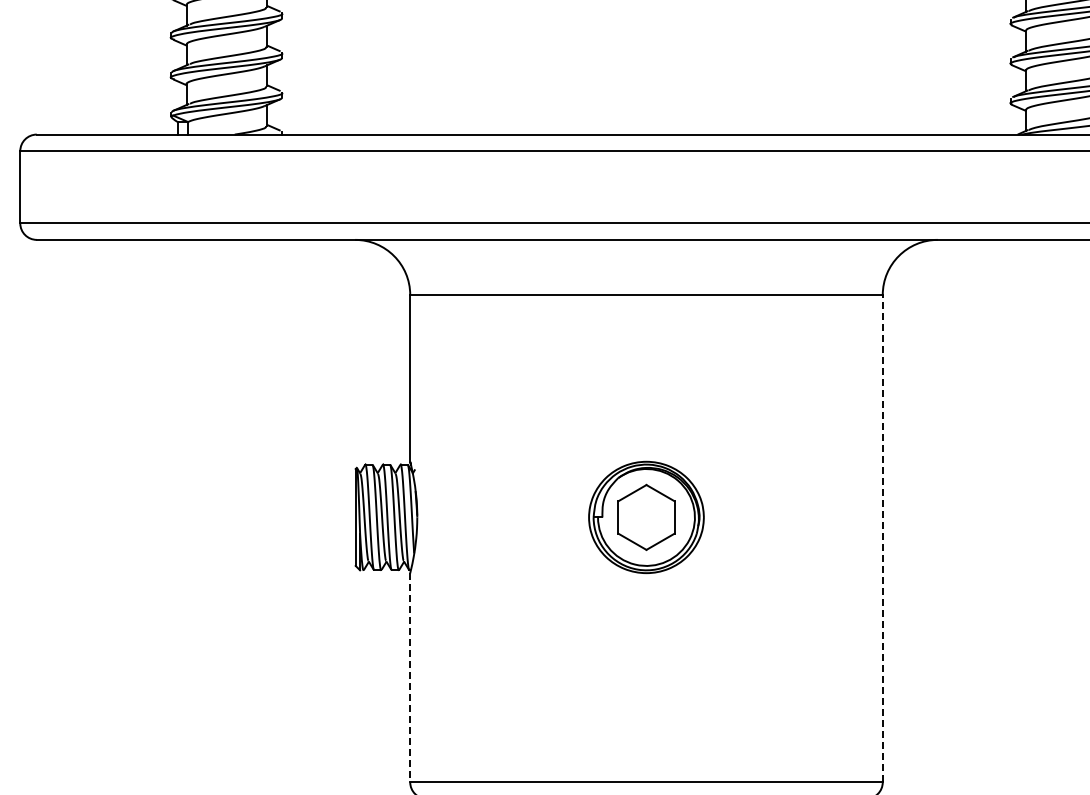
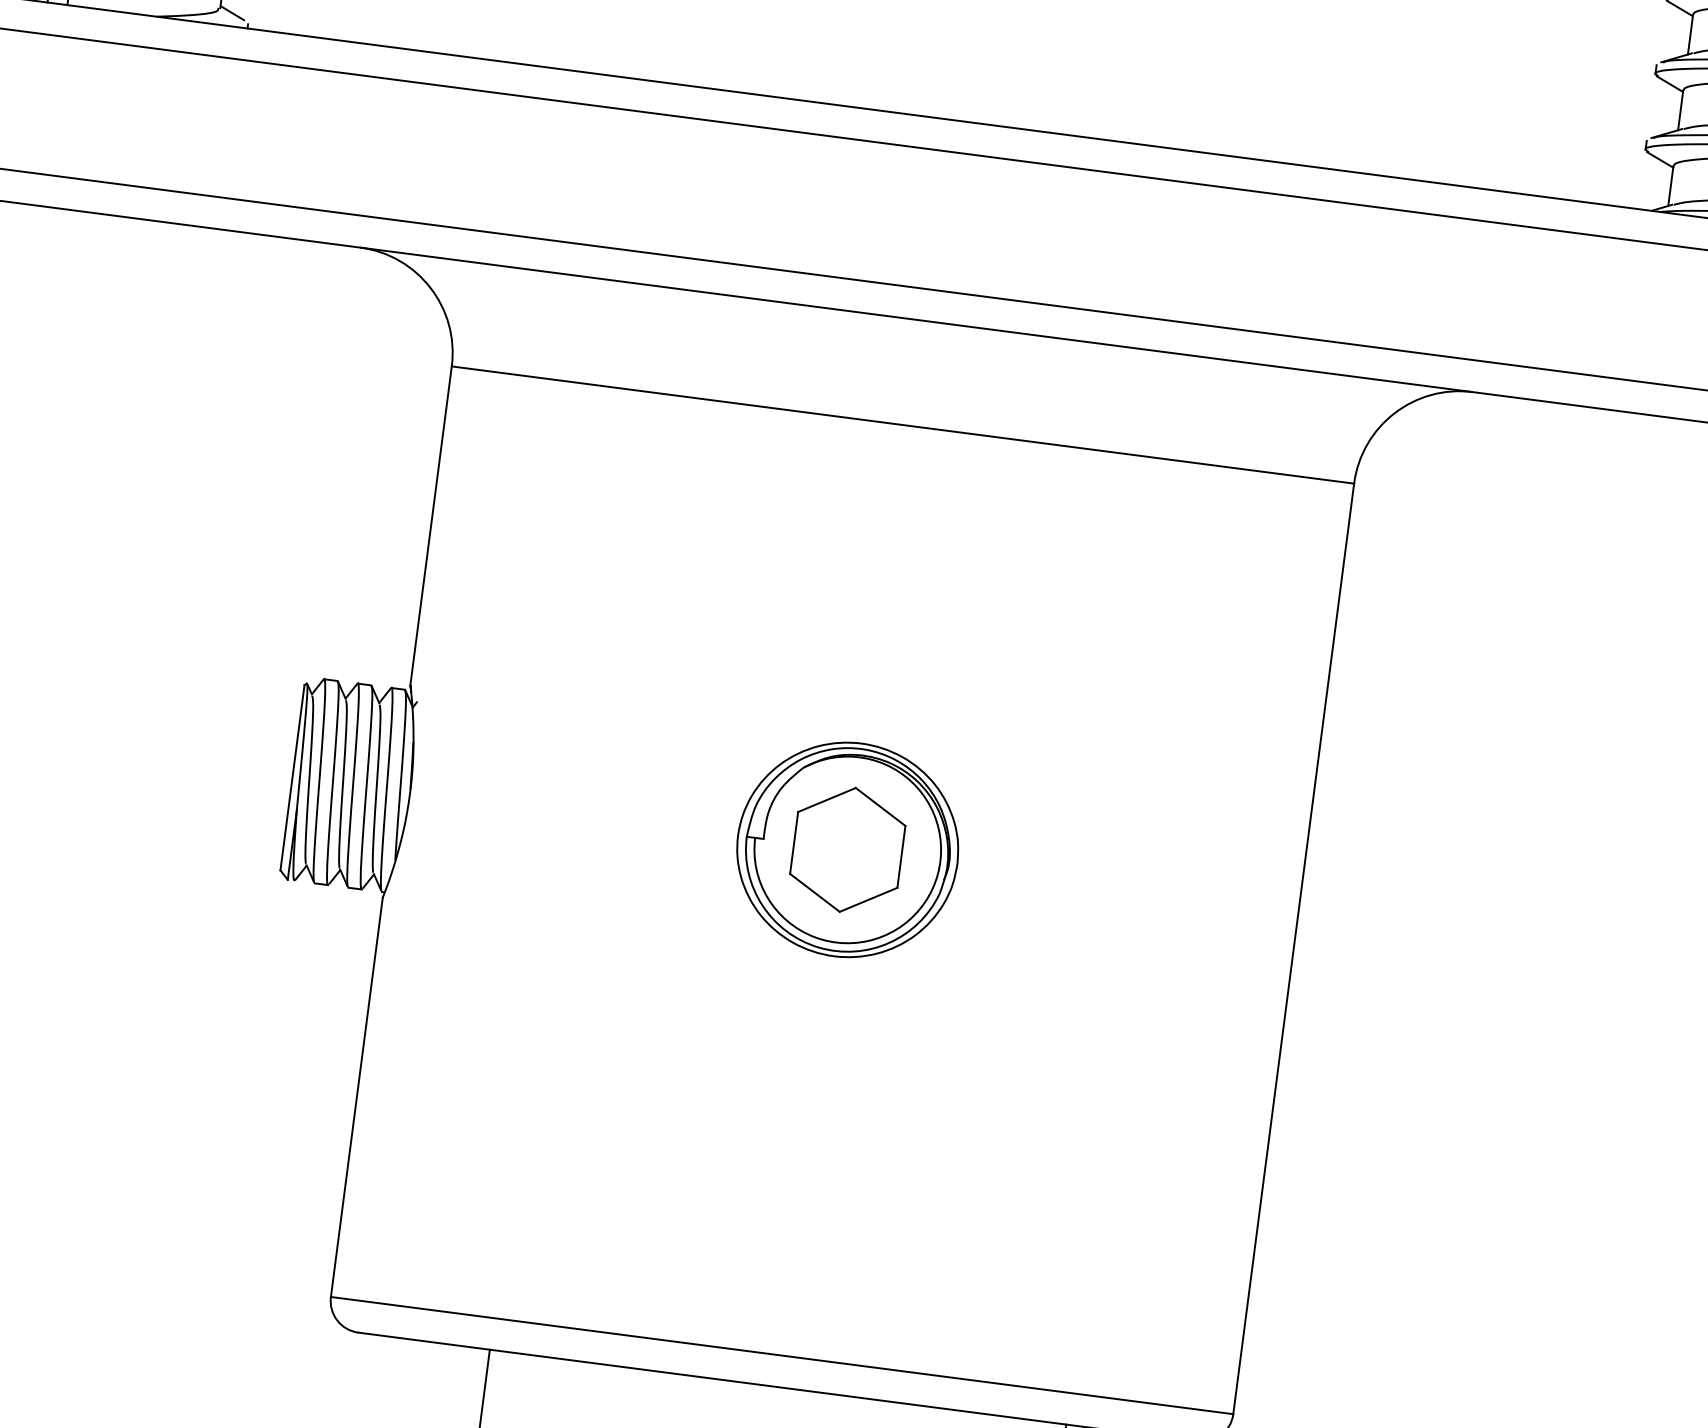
line: (882, 538) -> (1293, 948), dashed -> solid
line: (410, 677) -> (357, 1096), dashed -> solid

